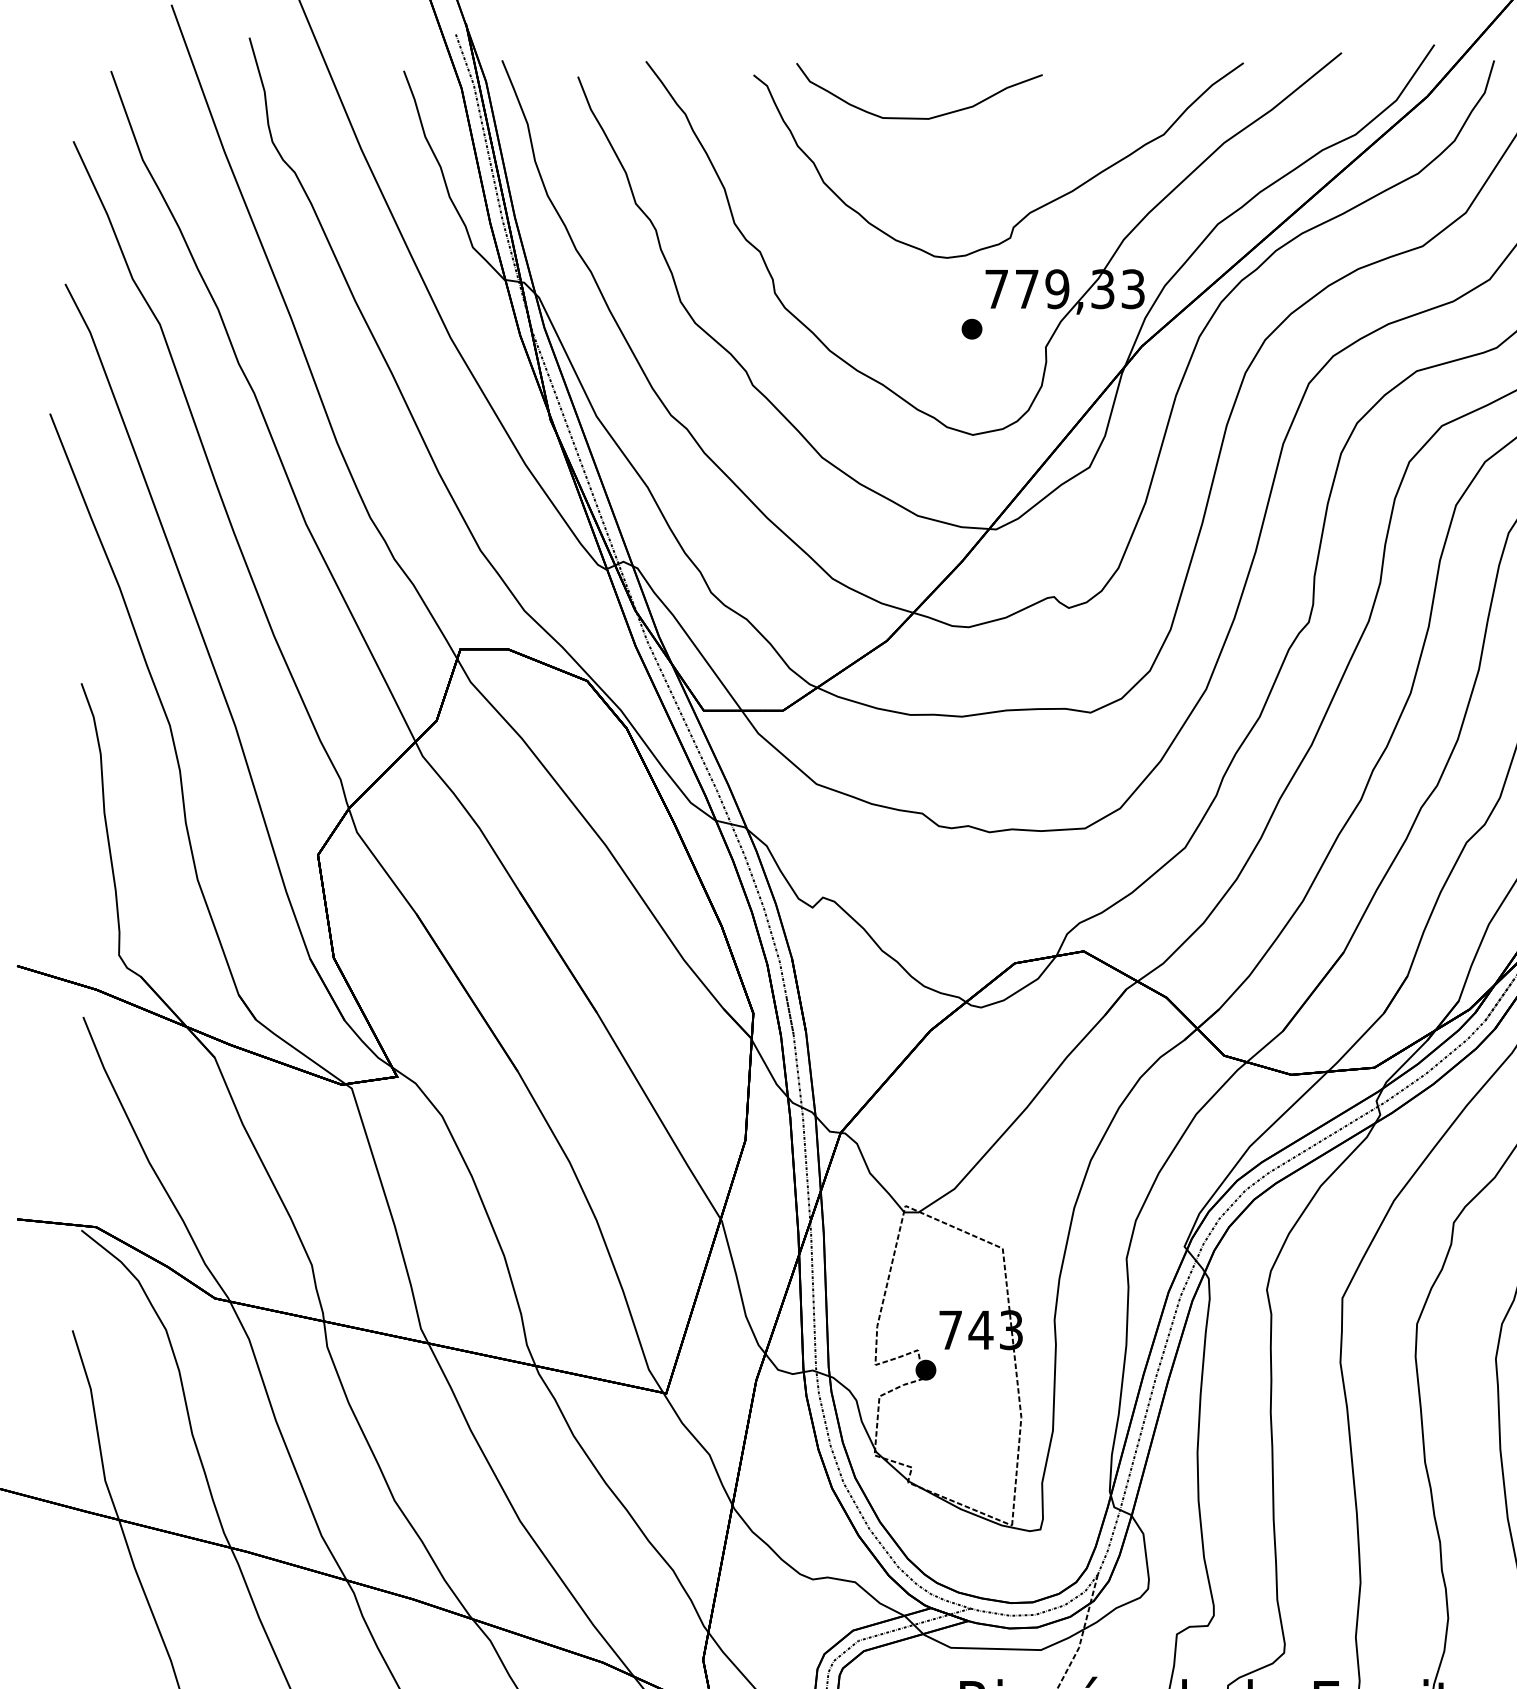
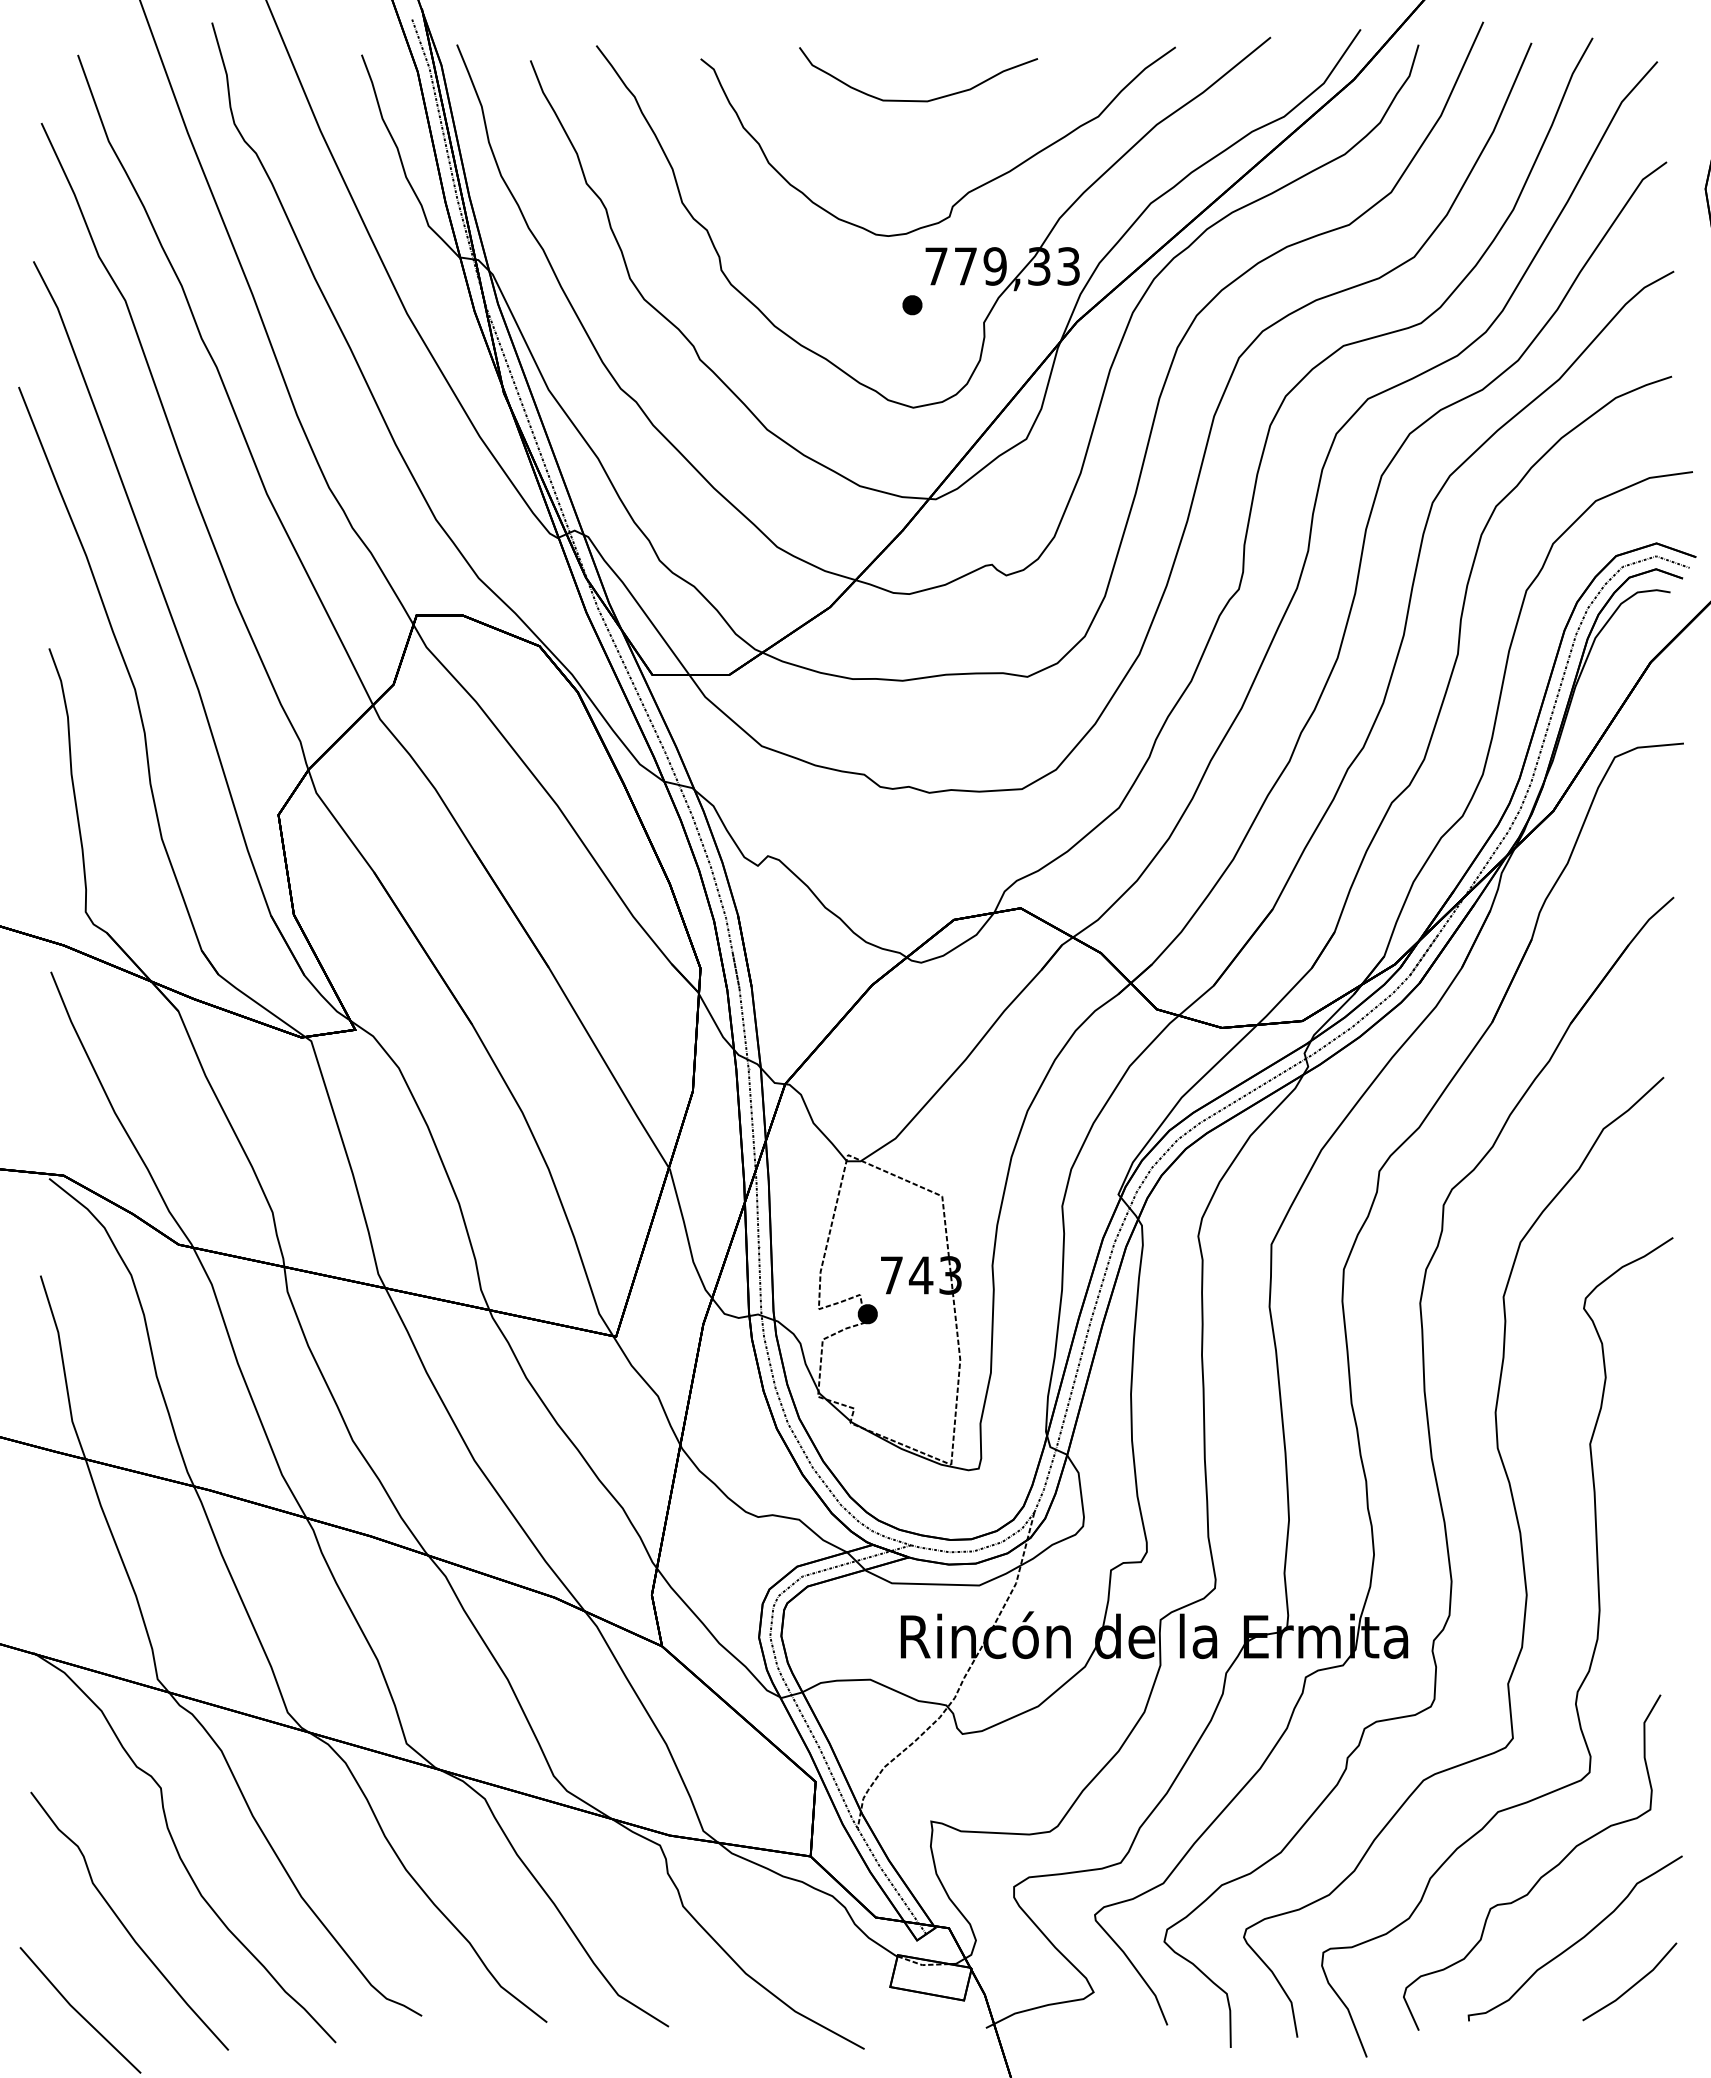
part: (919, 117) -> (918, 100), moved

